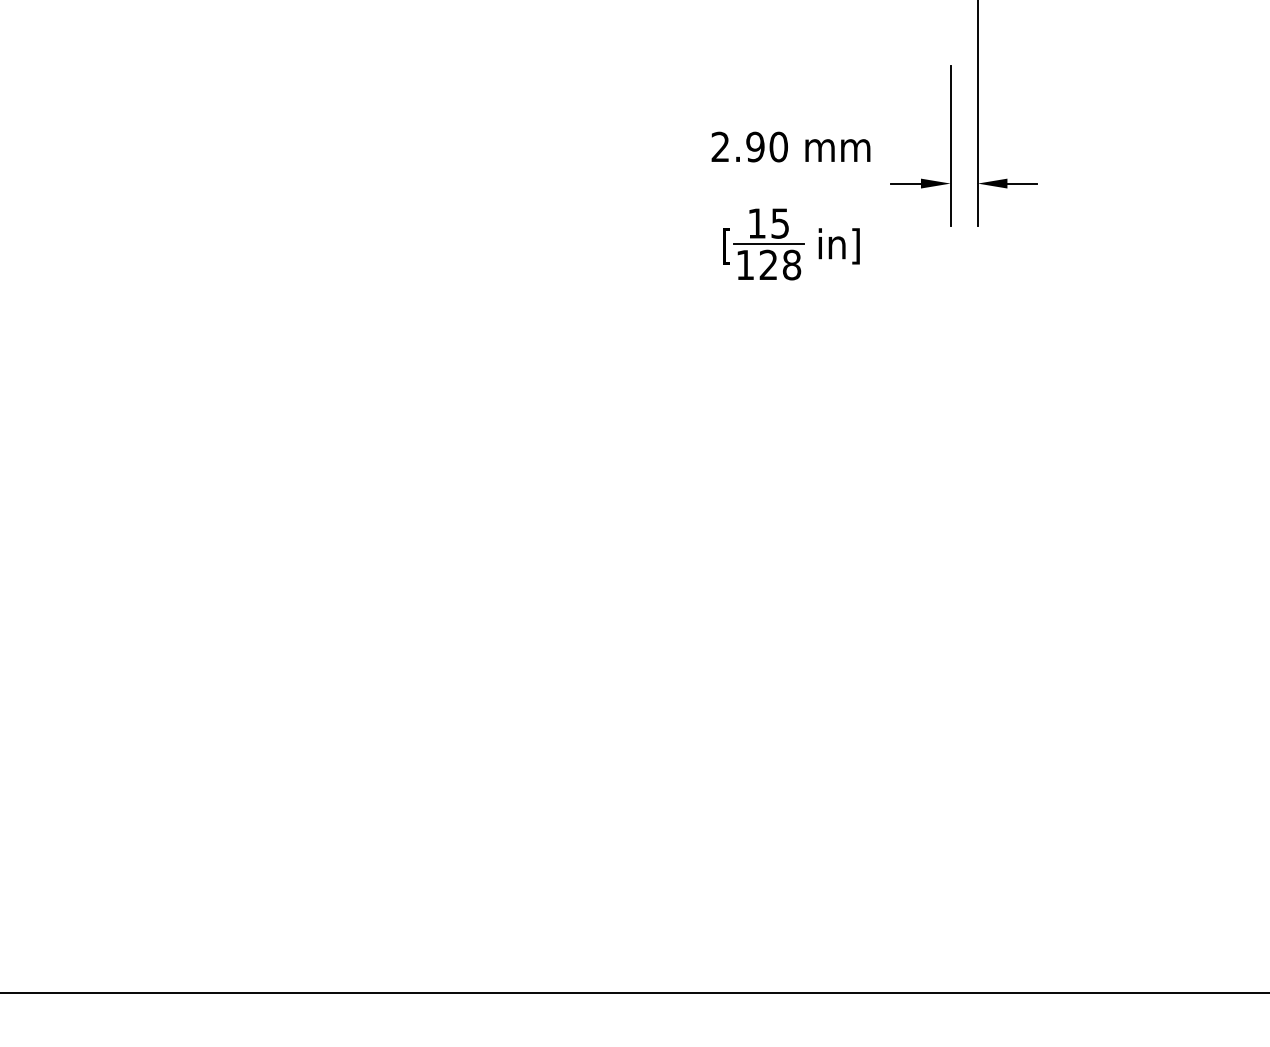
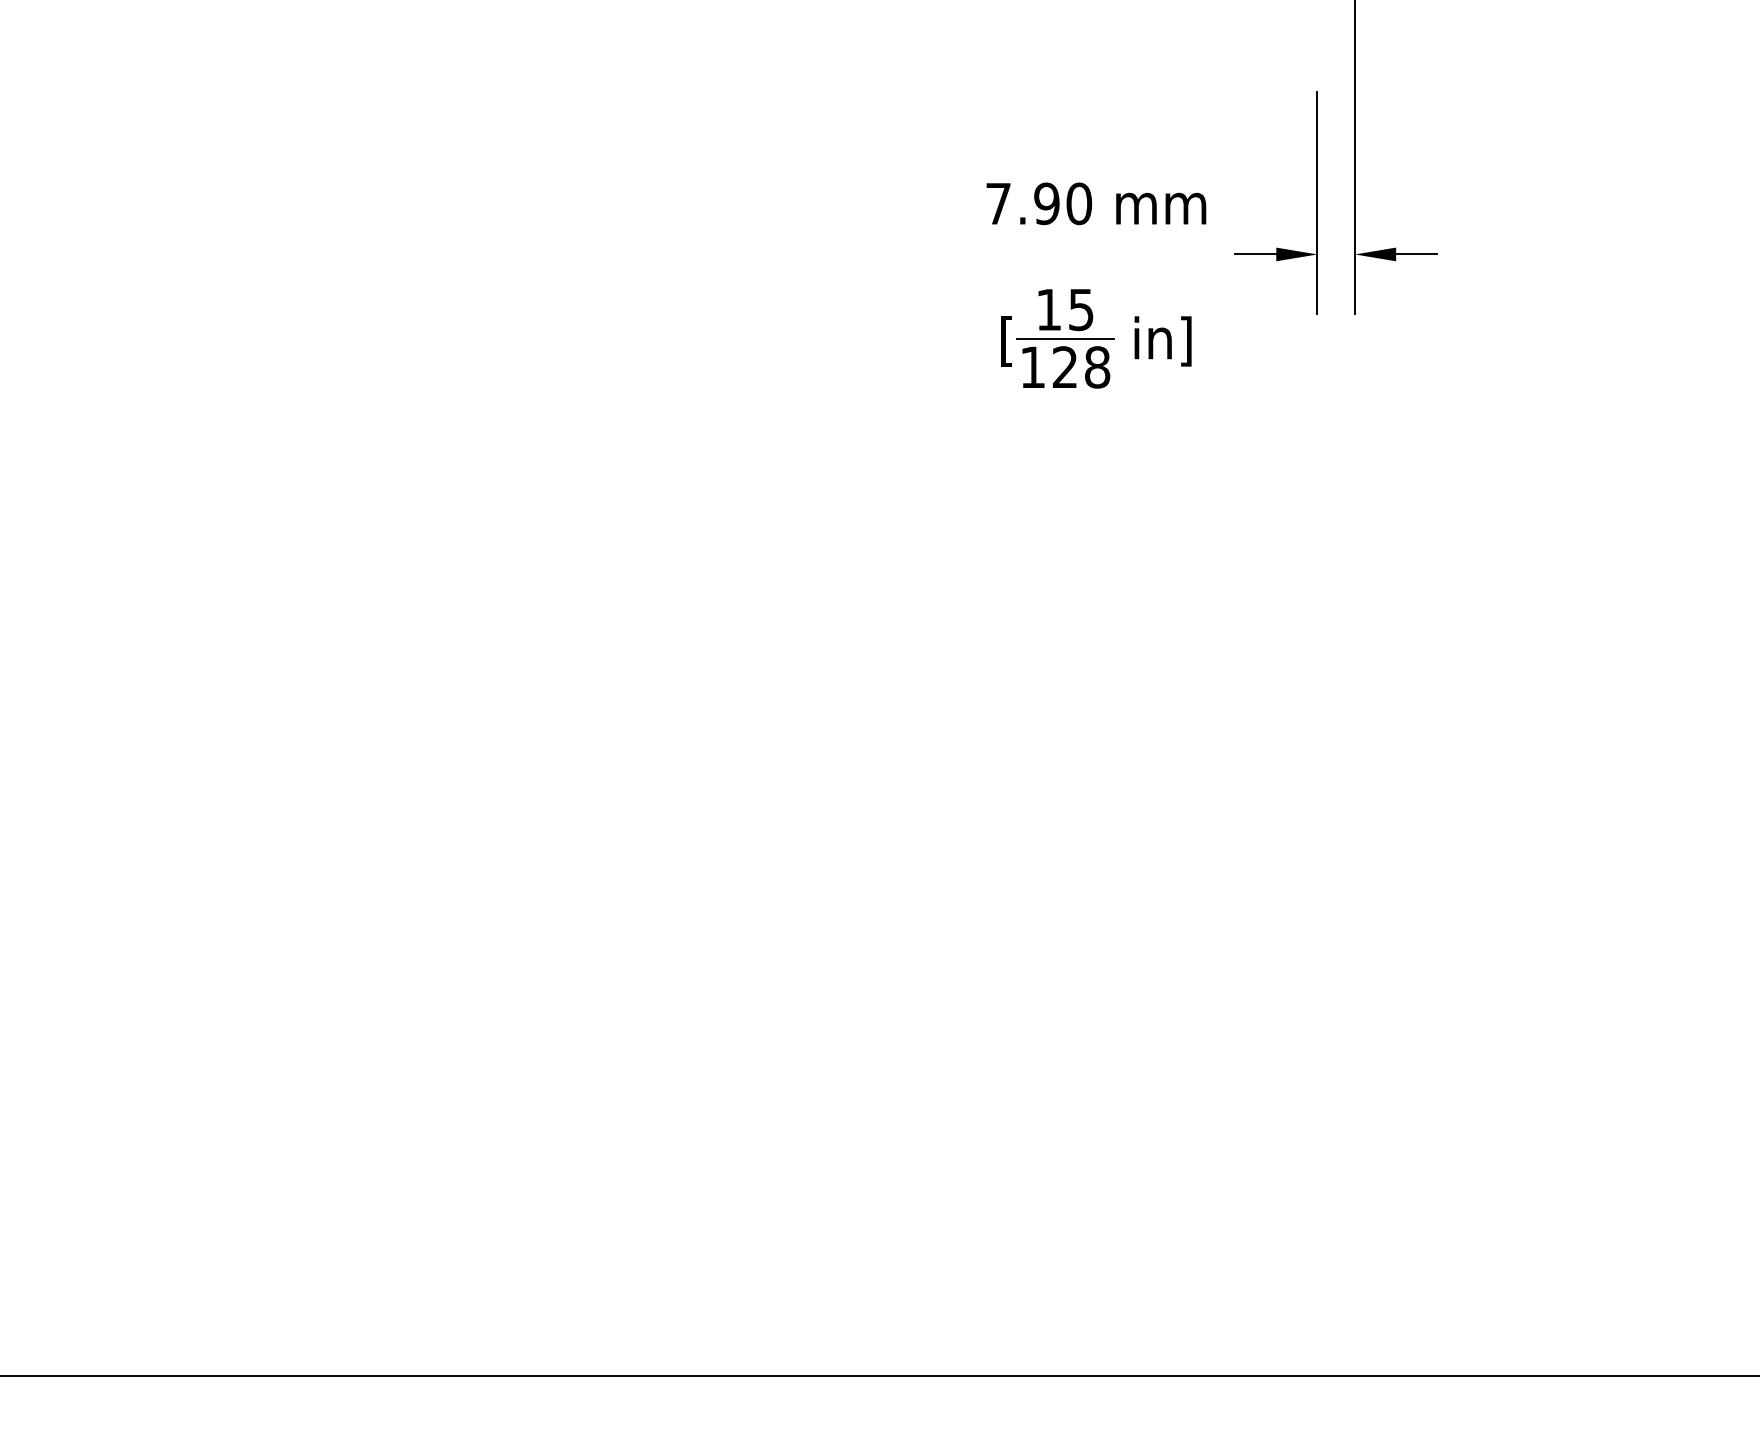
text: (720, 146) -> (998, 203), 2.90 -> 7.90

